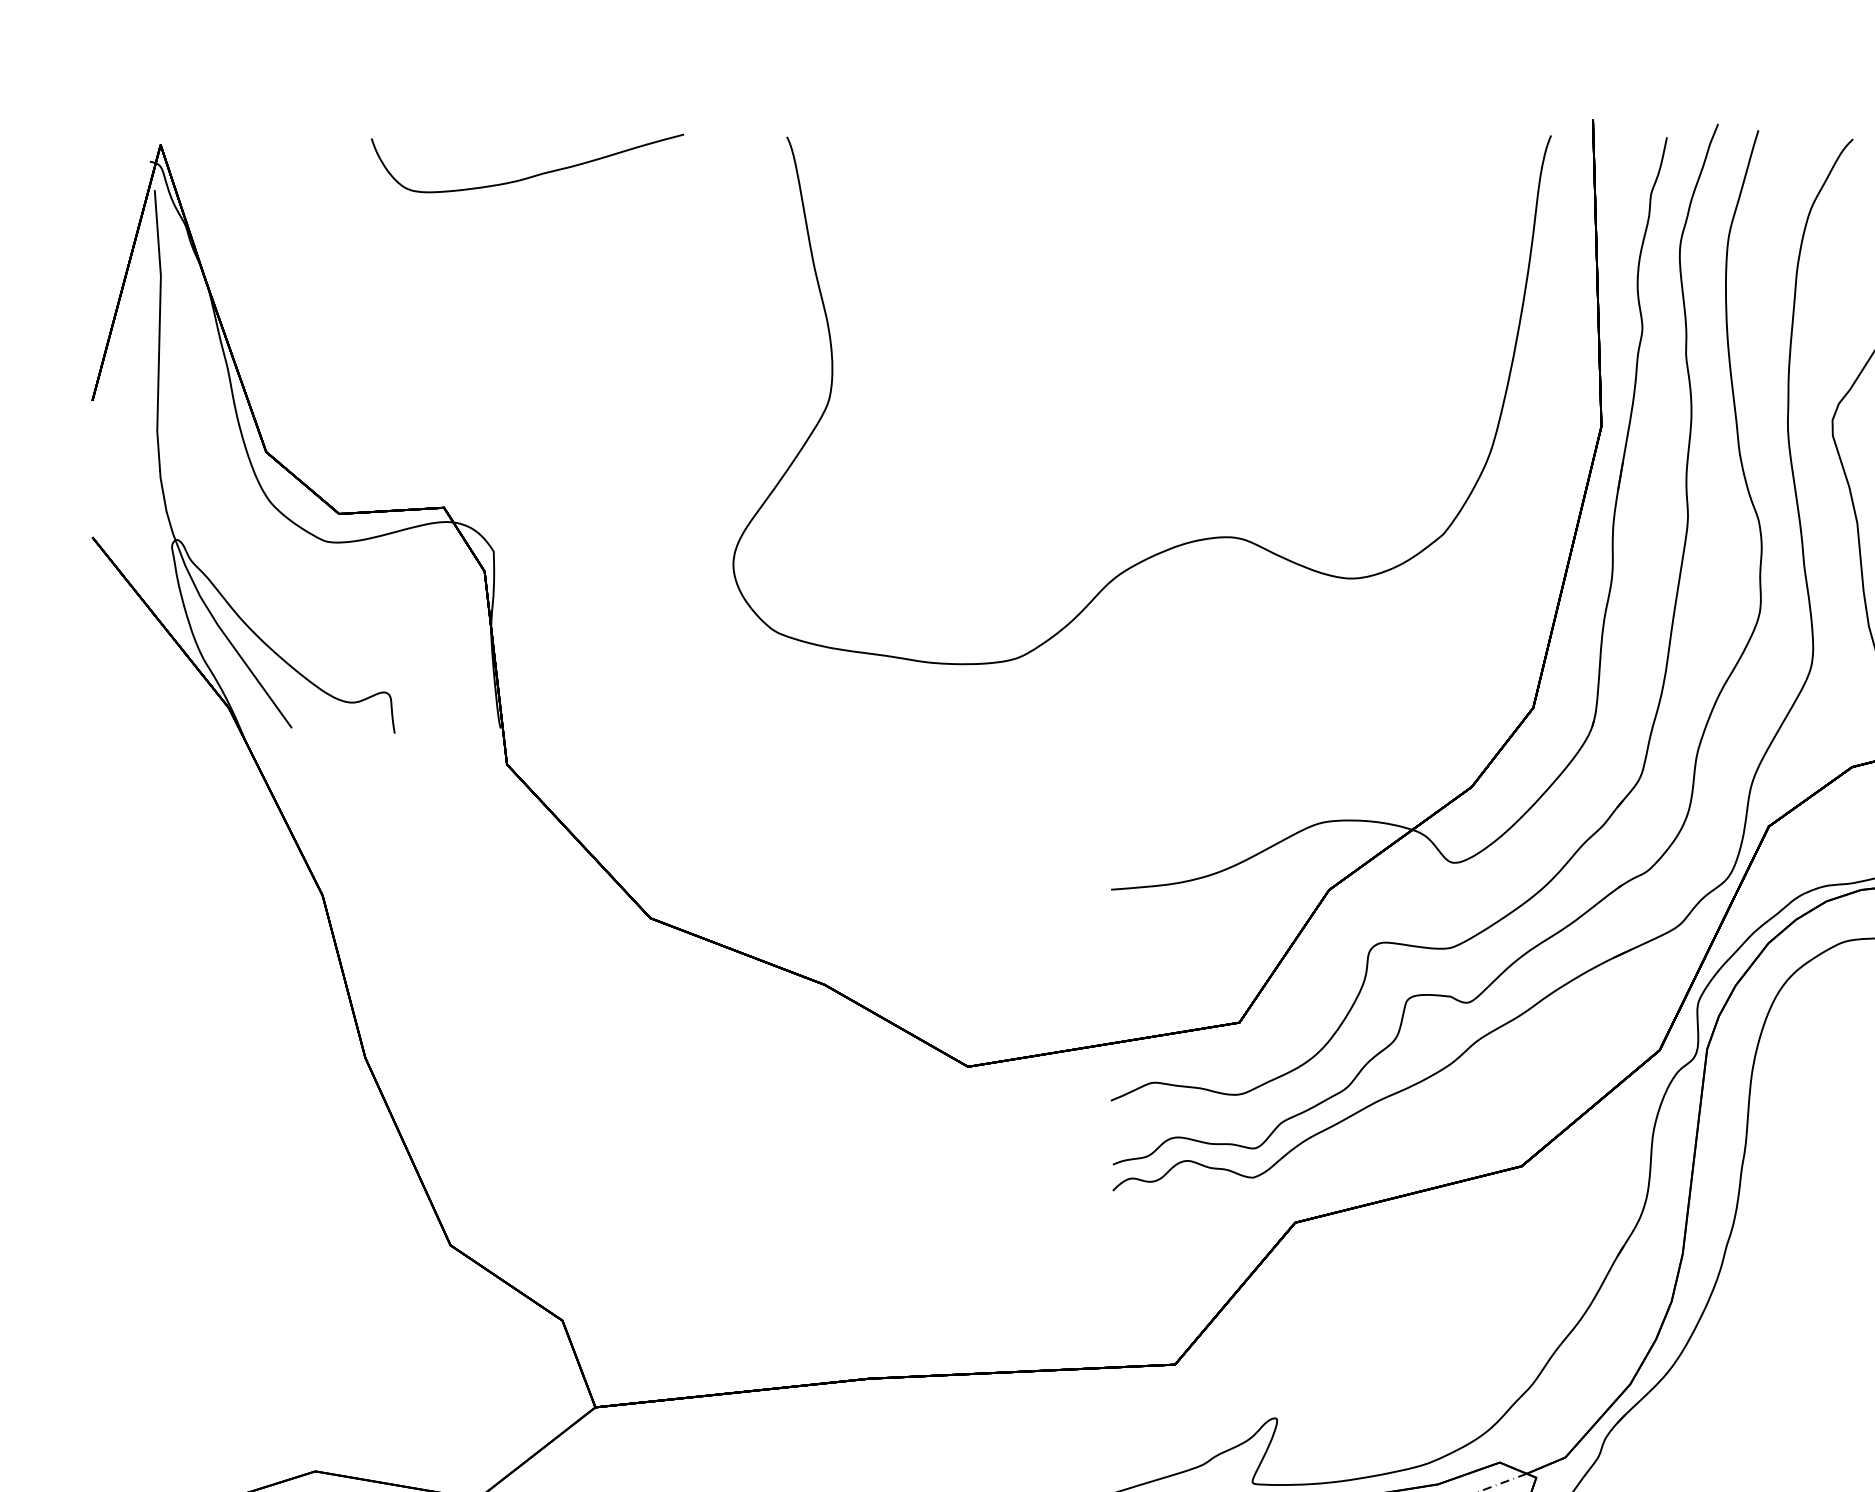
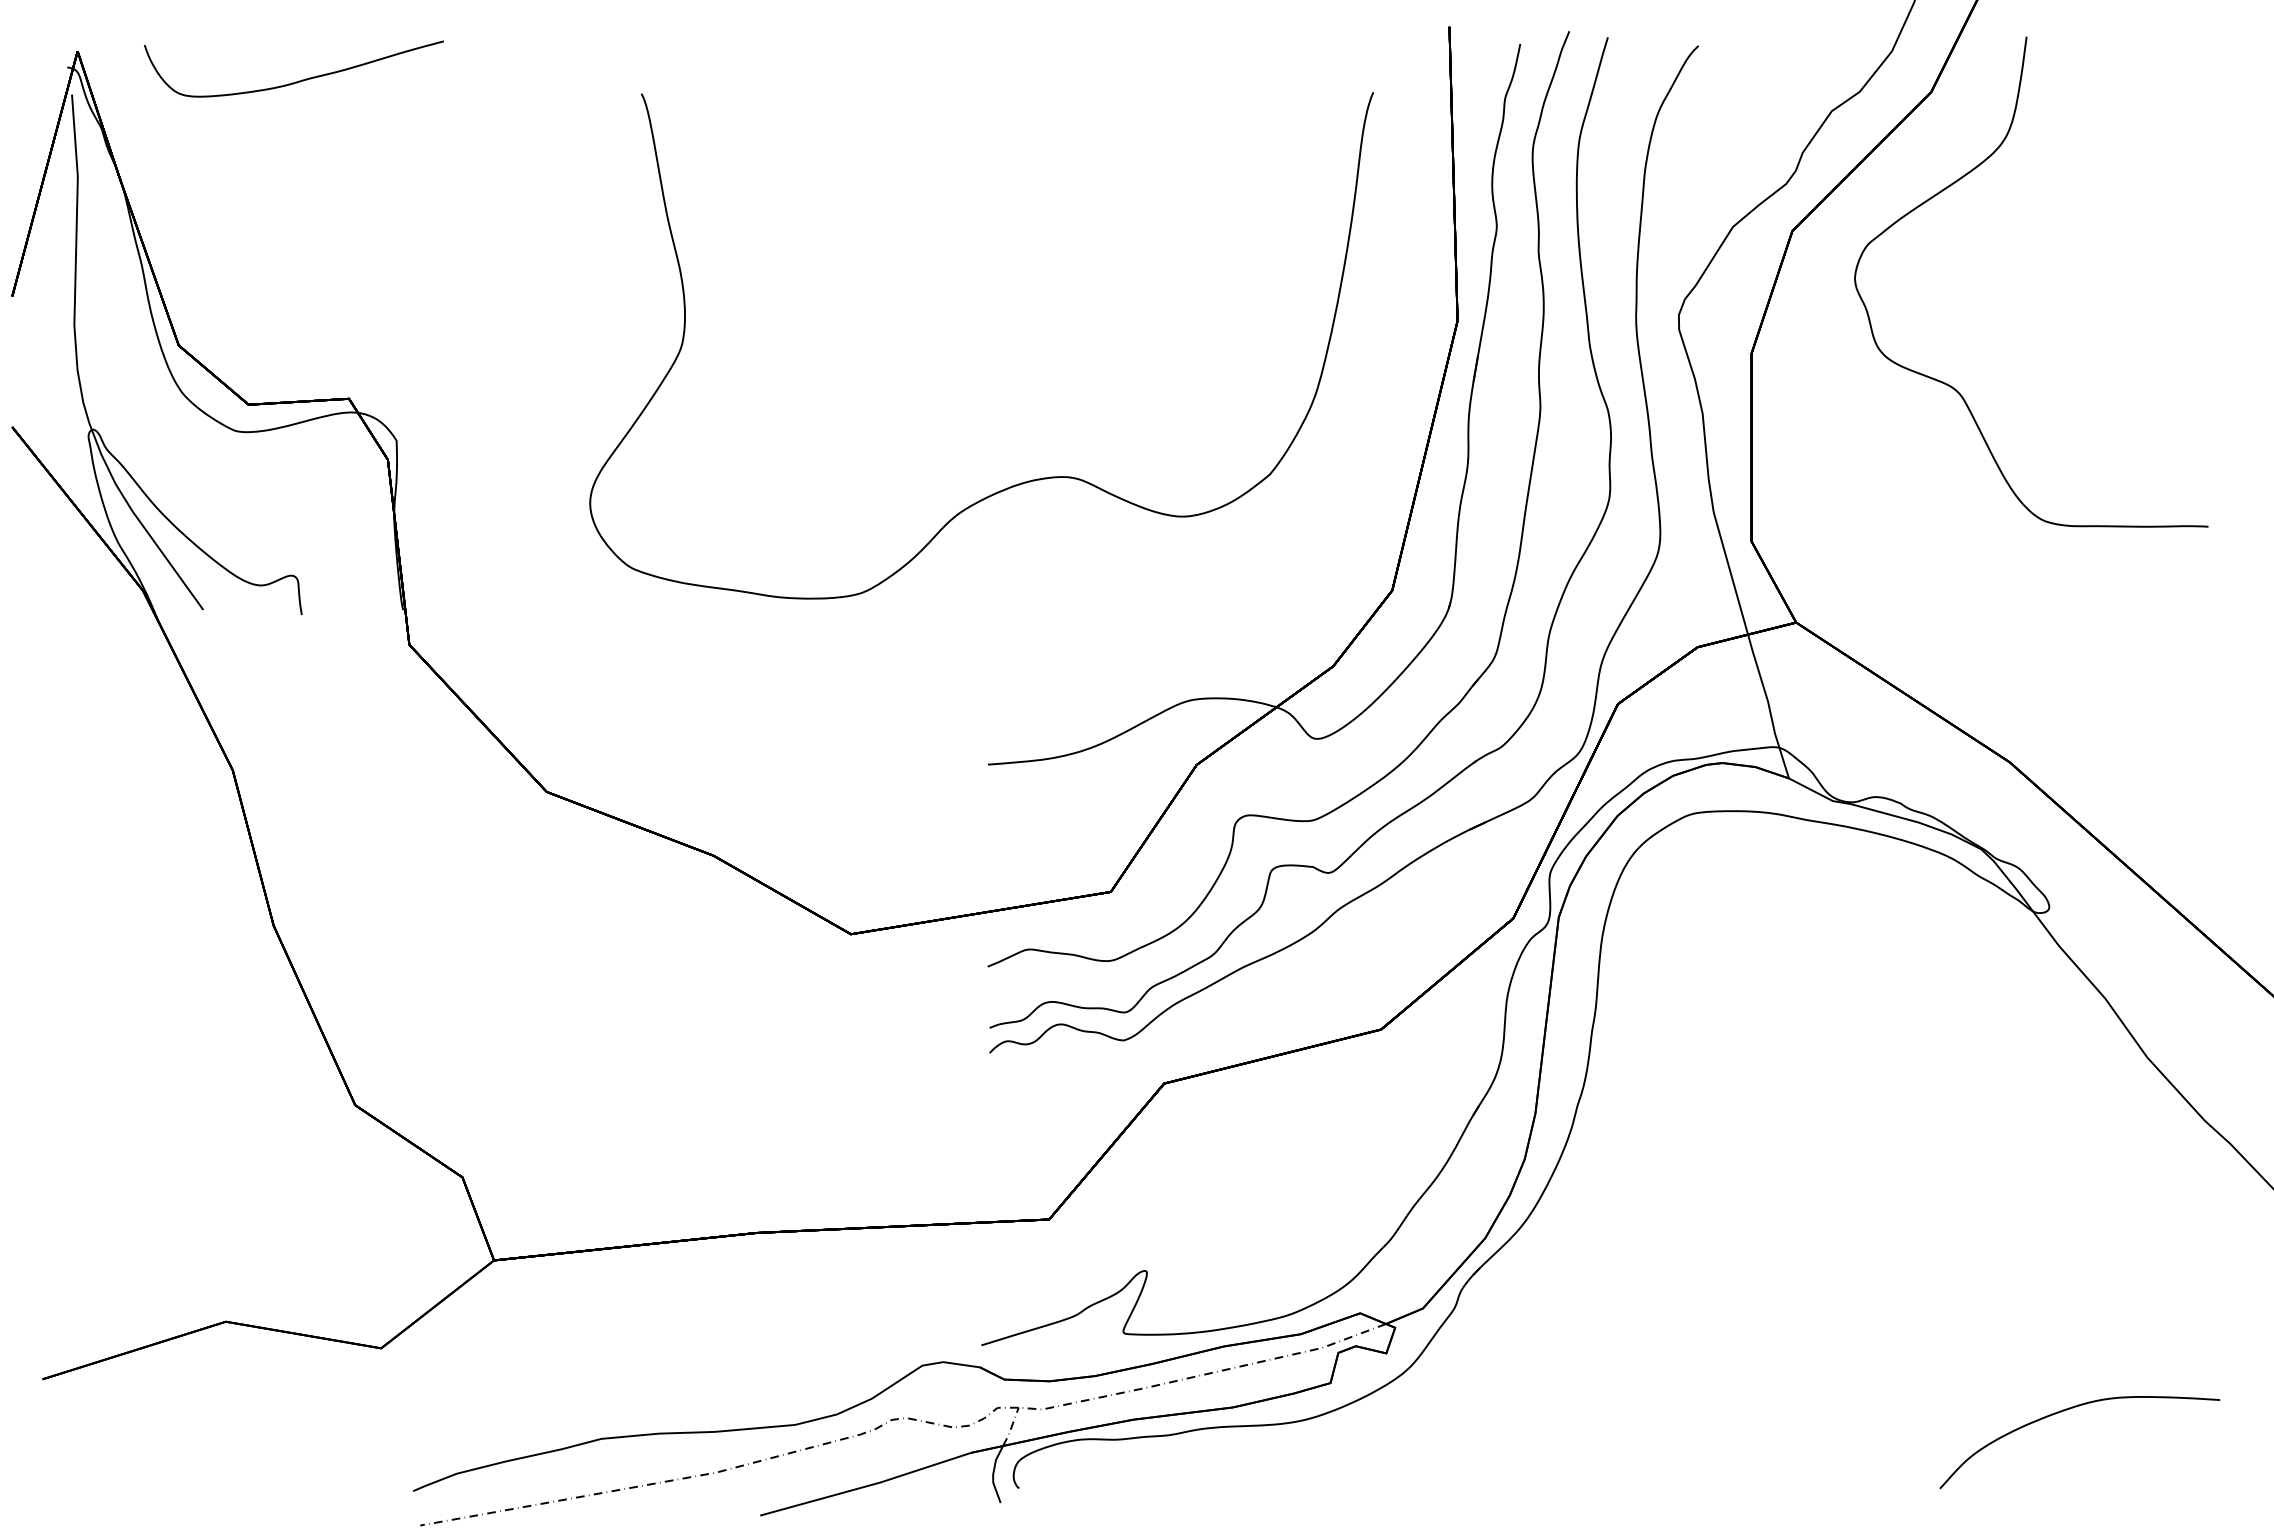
curve: (529, 176) -> (295, 81), moved
curve: (1186, 541) -> (1024, 481), moved

